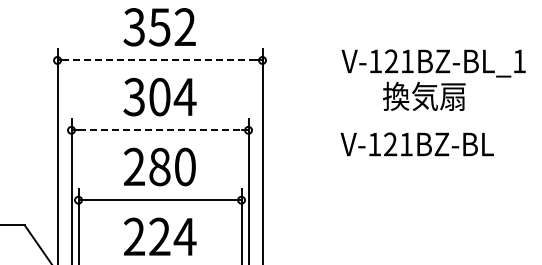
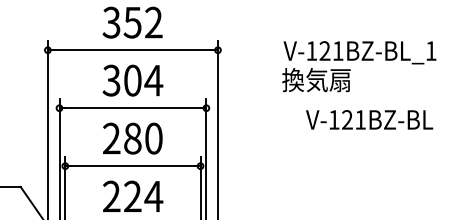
line: (160, 60) -> (133, 50), dashed -> solid
text: (424, 95) -> (316, 79), moved
line: (160, 130) -> (133, 108), dashed -> solid
text: (416, 144) -> (368, 119), moved

